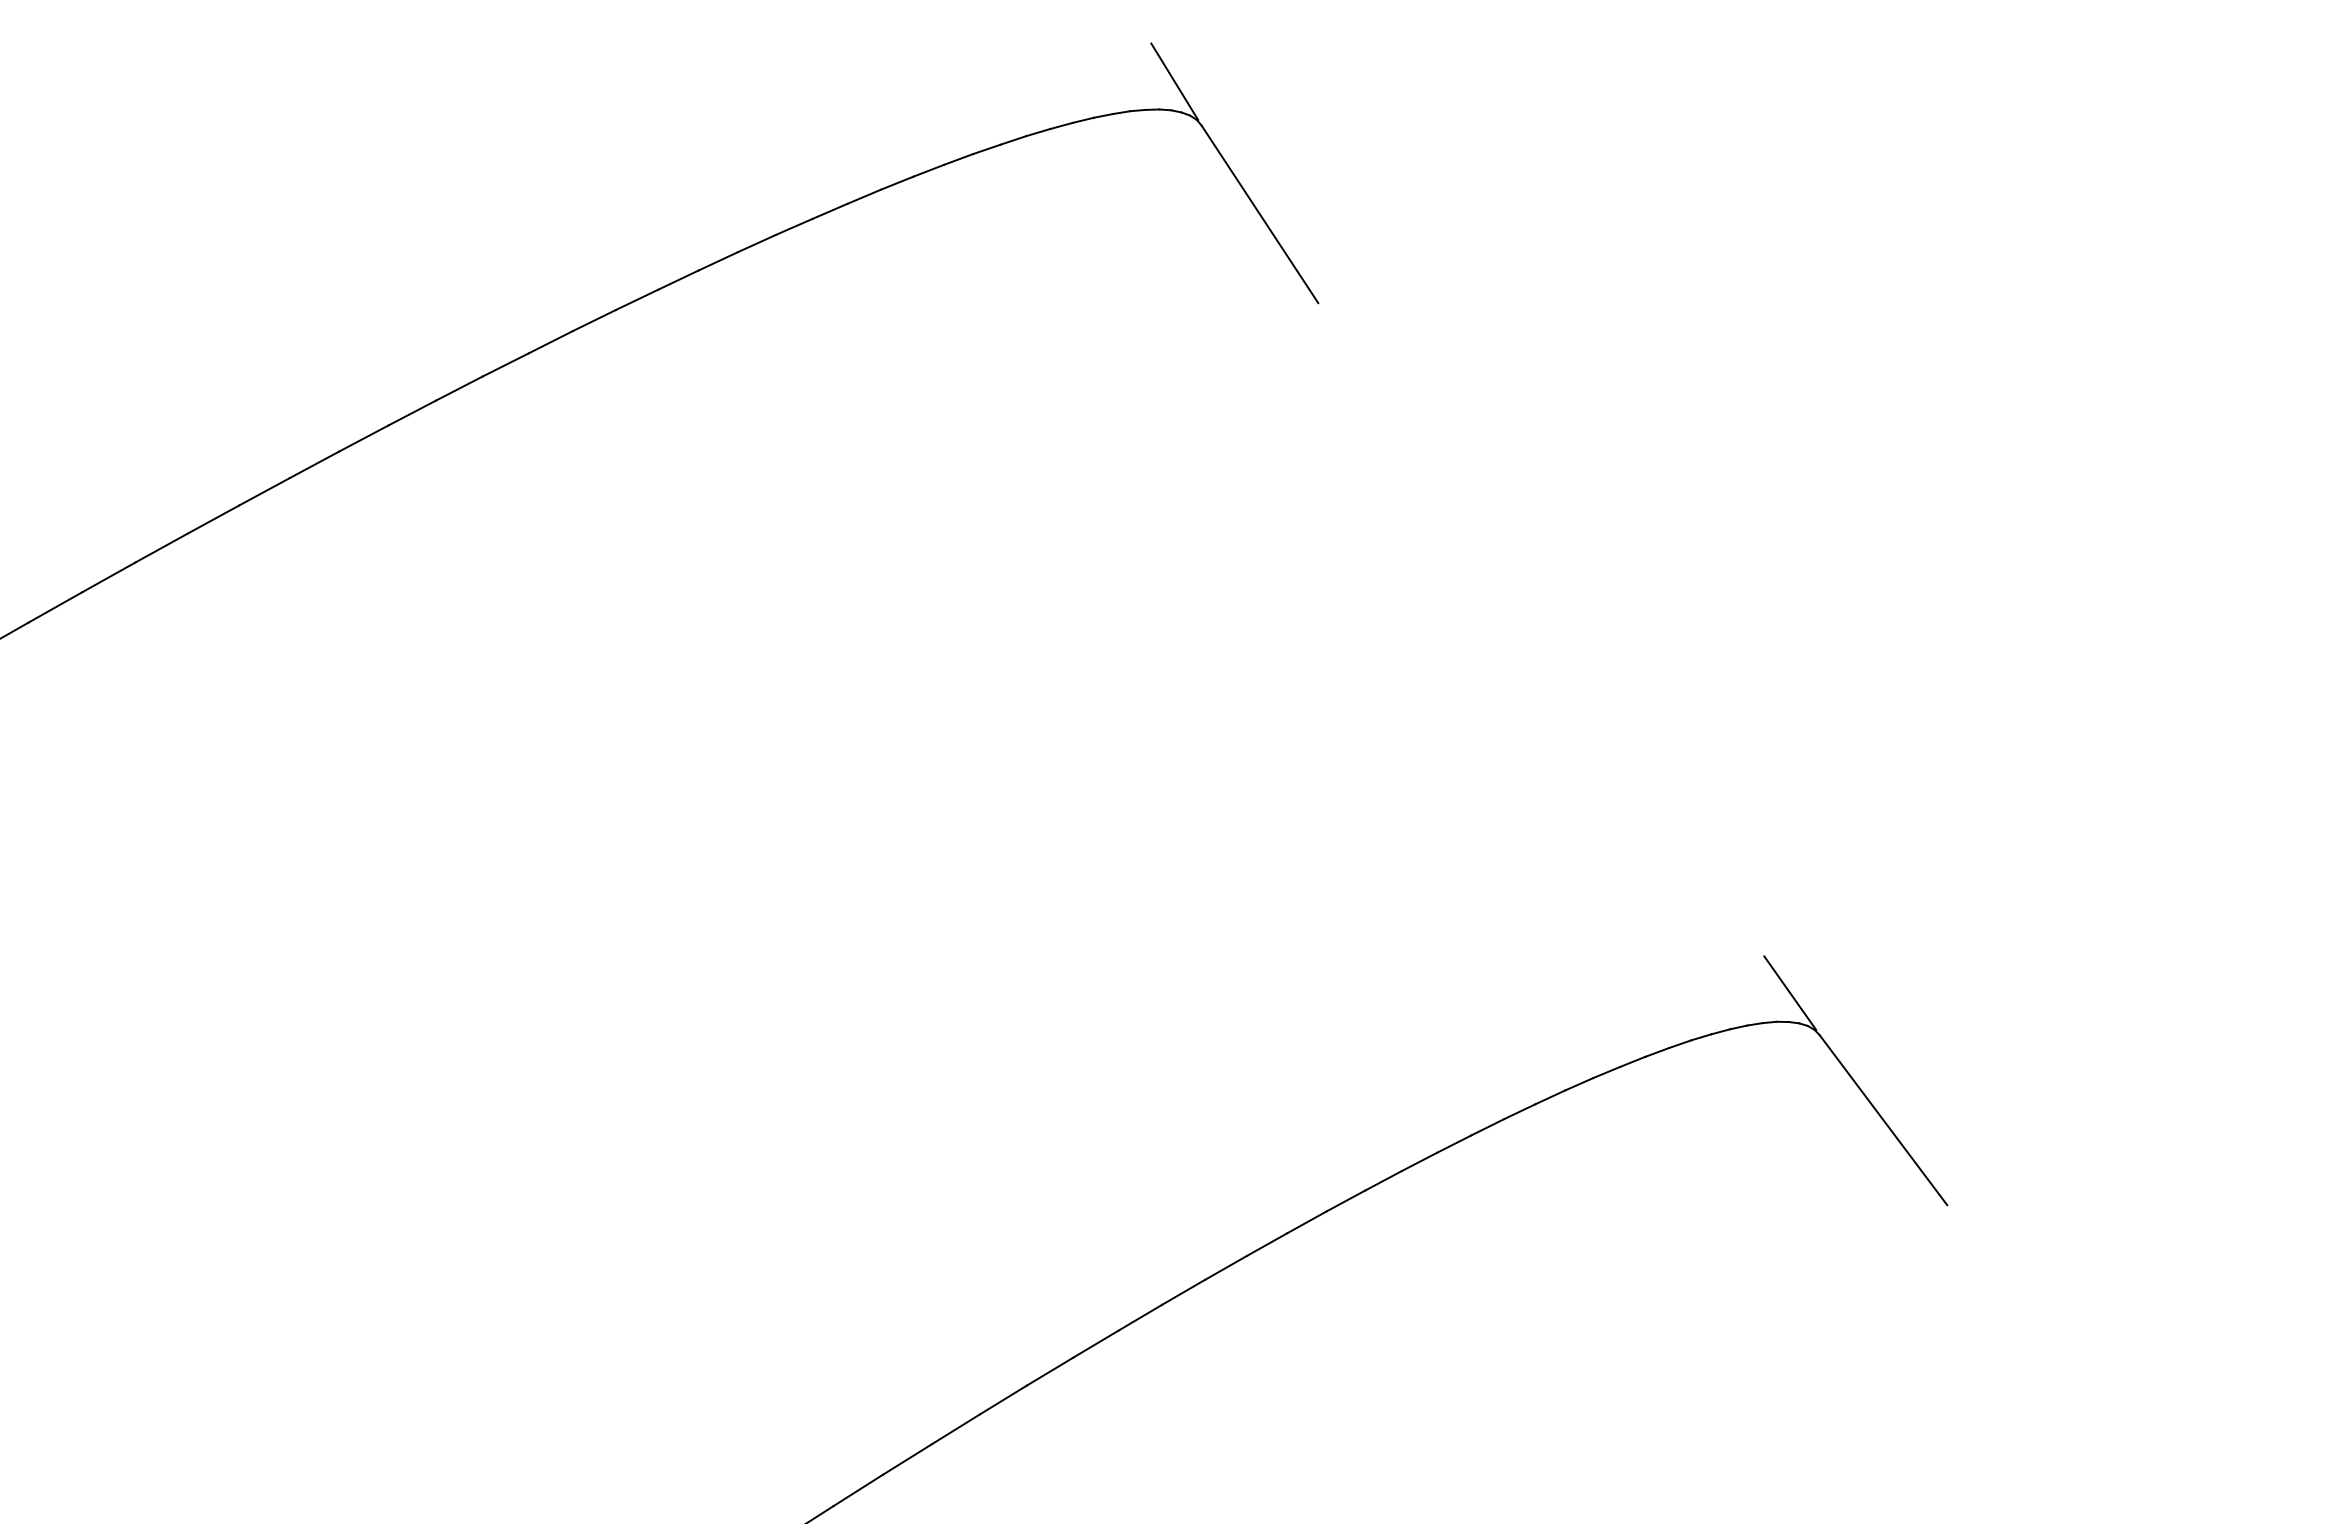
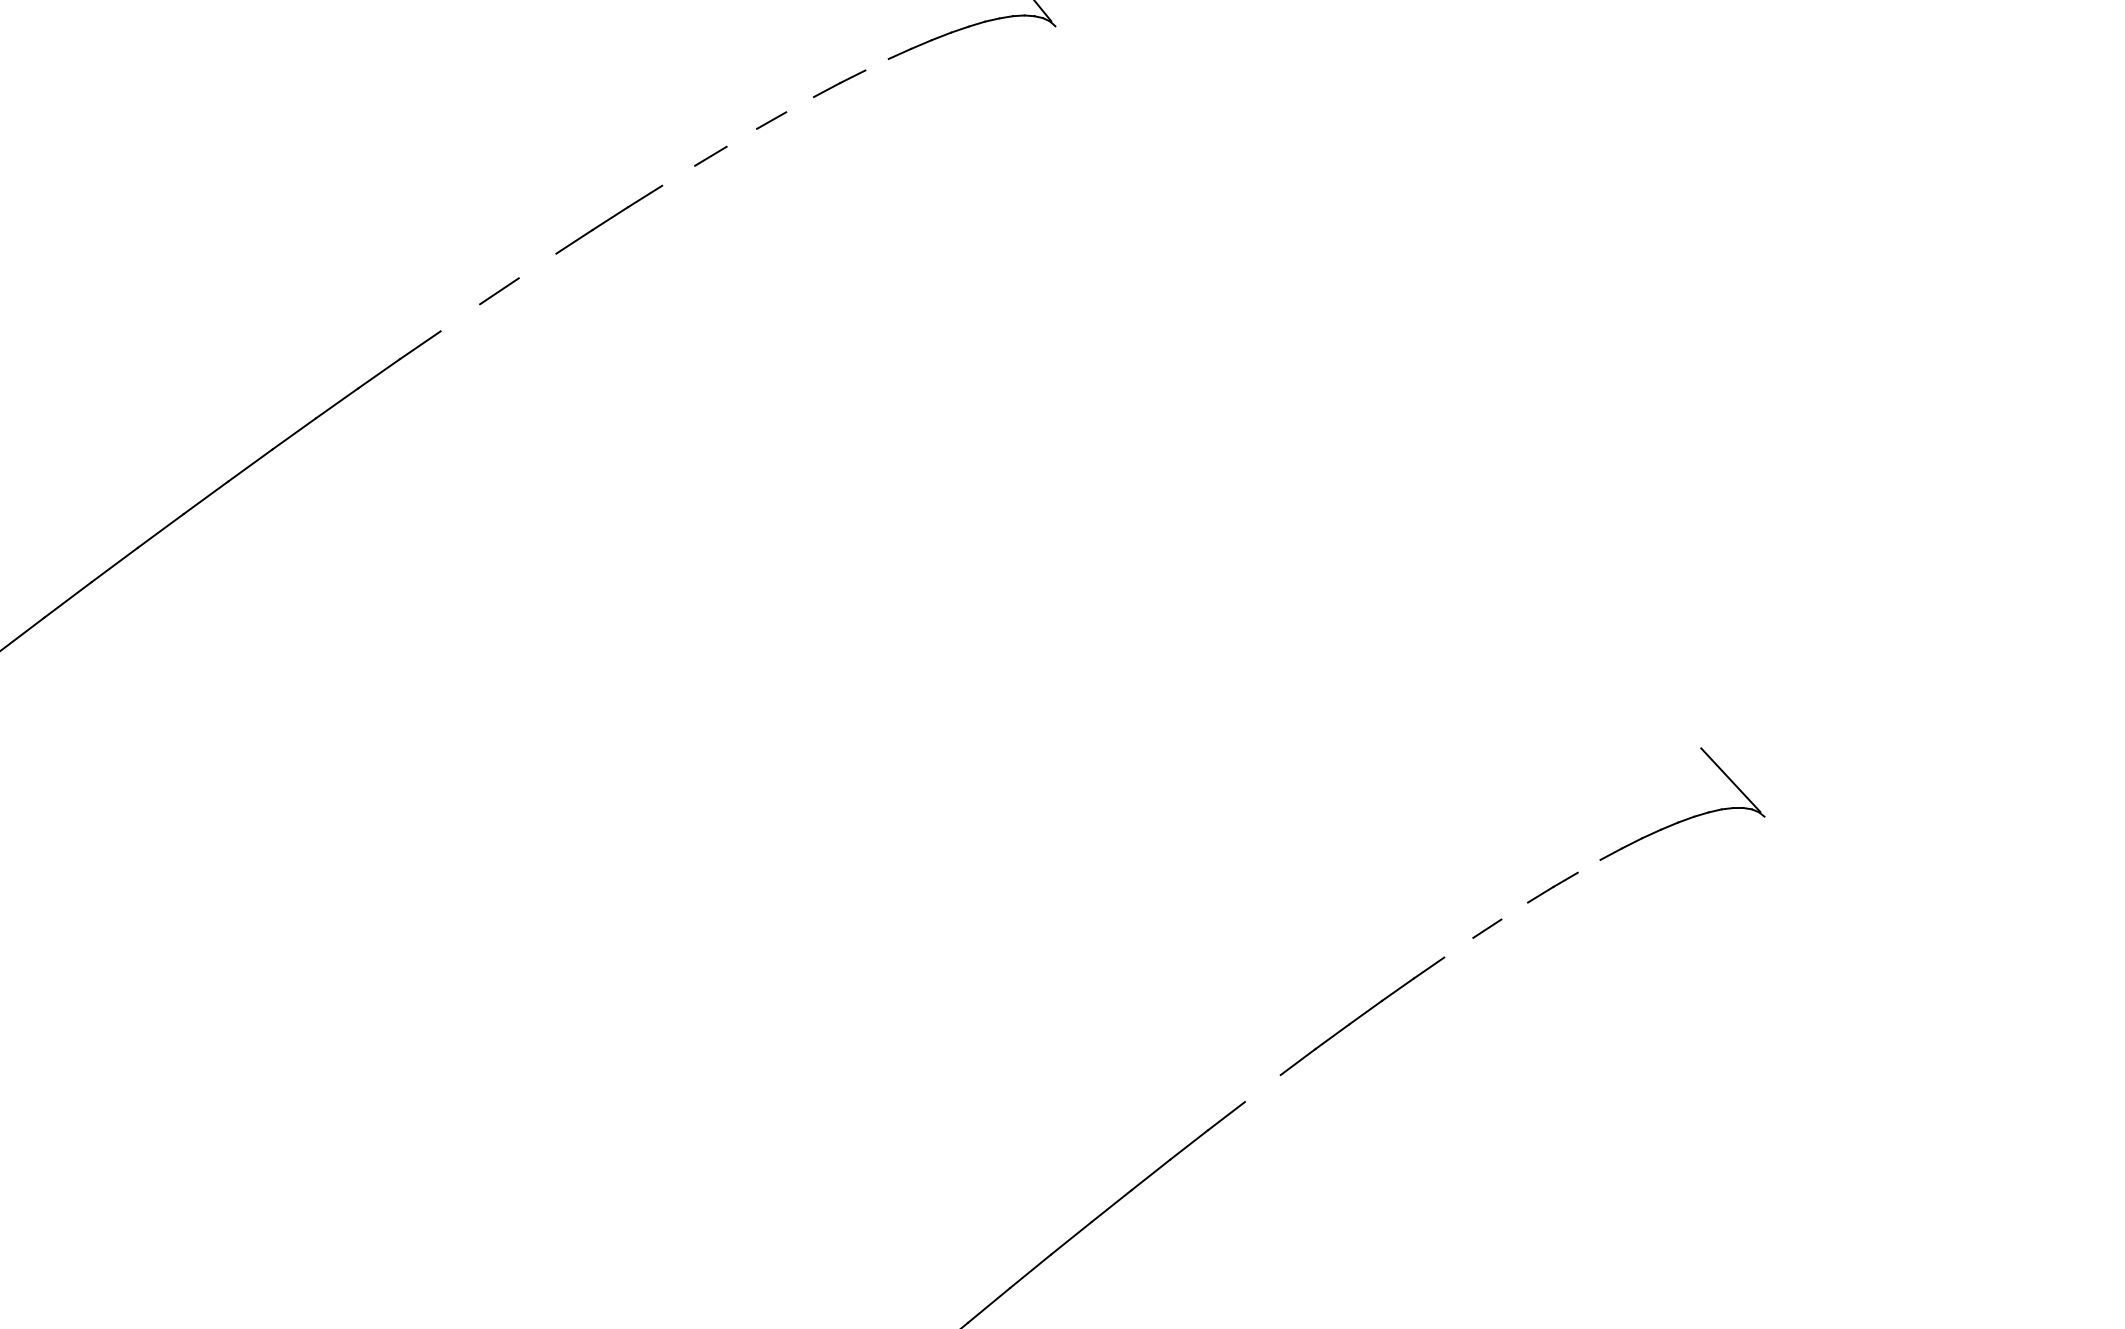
line: (1013, 140) -> (877, 64), removed
line: (928, 170) -> (799, 104), removed
line: (864, 196) -> (741, 137), removed
line: (1259, 214) -> (1122, 103), removed
line: (794, 226) -> (678, 175), removed
line: (637, 299) -> (537, 265), removed
line: (550, 342) -> (460, 317), removed
line: (1632, 1061) -> (1588, 866), removed
line: (1550, 1097) -> (1514, 911), removed
line: (1883, 1120) -> (1836, 890), removed
line: (1487, 1127) -> (1458, 947), removed
line: (1266, 1244) -> (1262, 1088), removed

